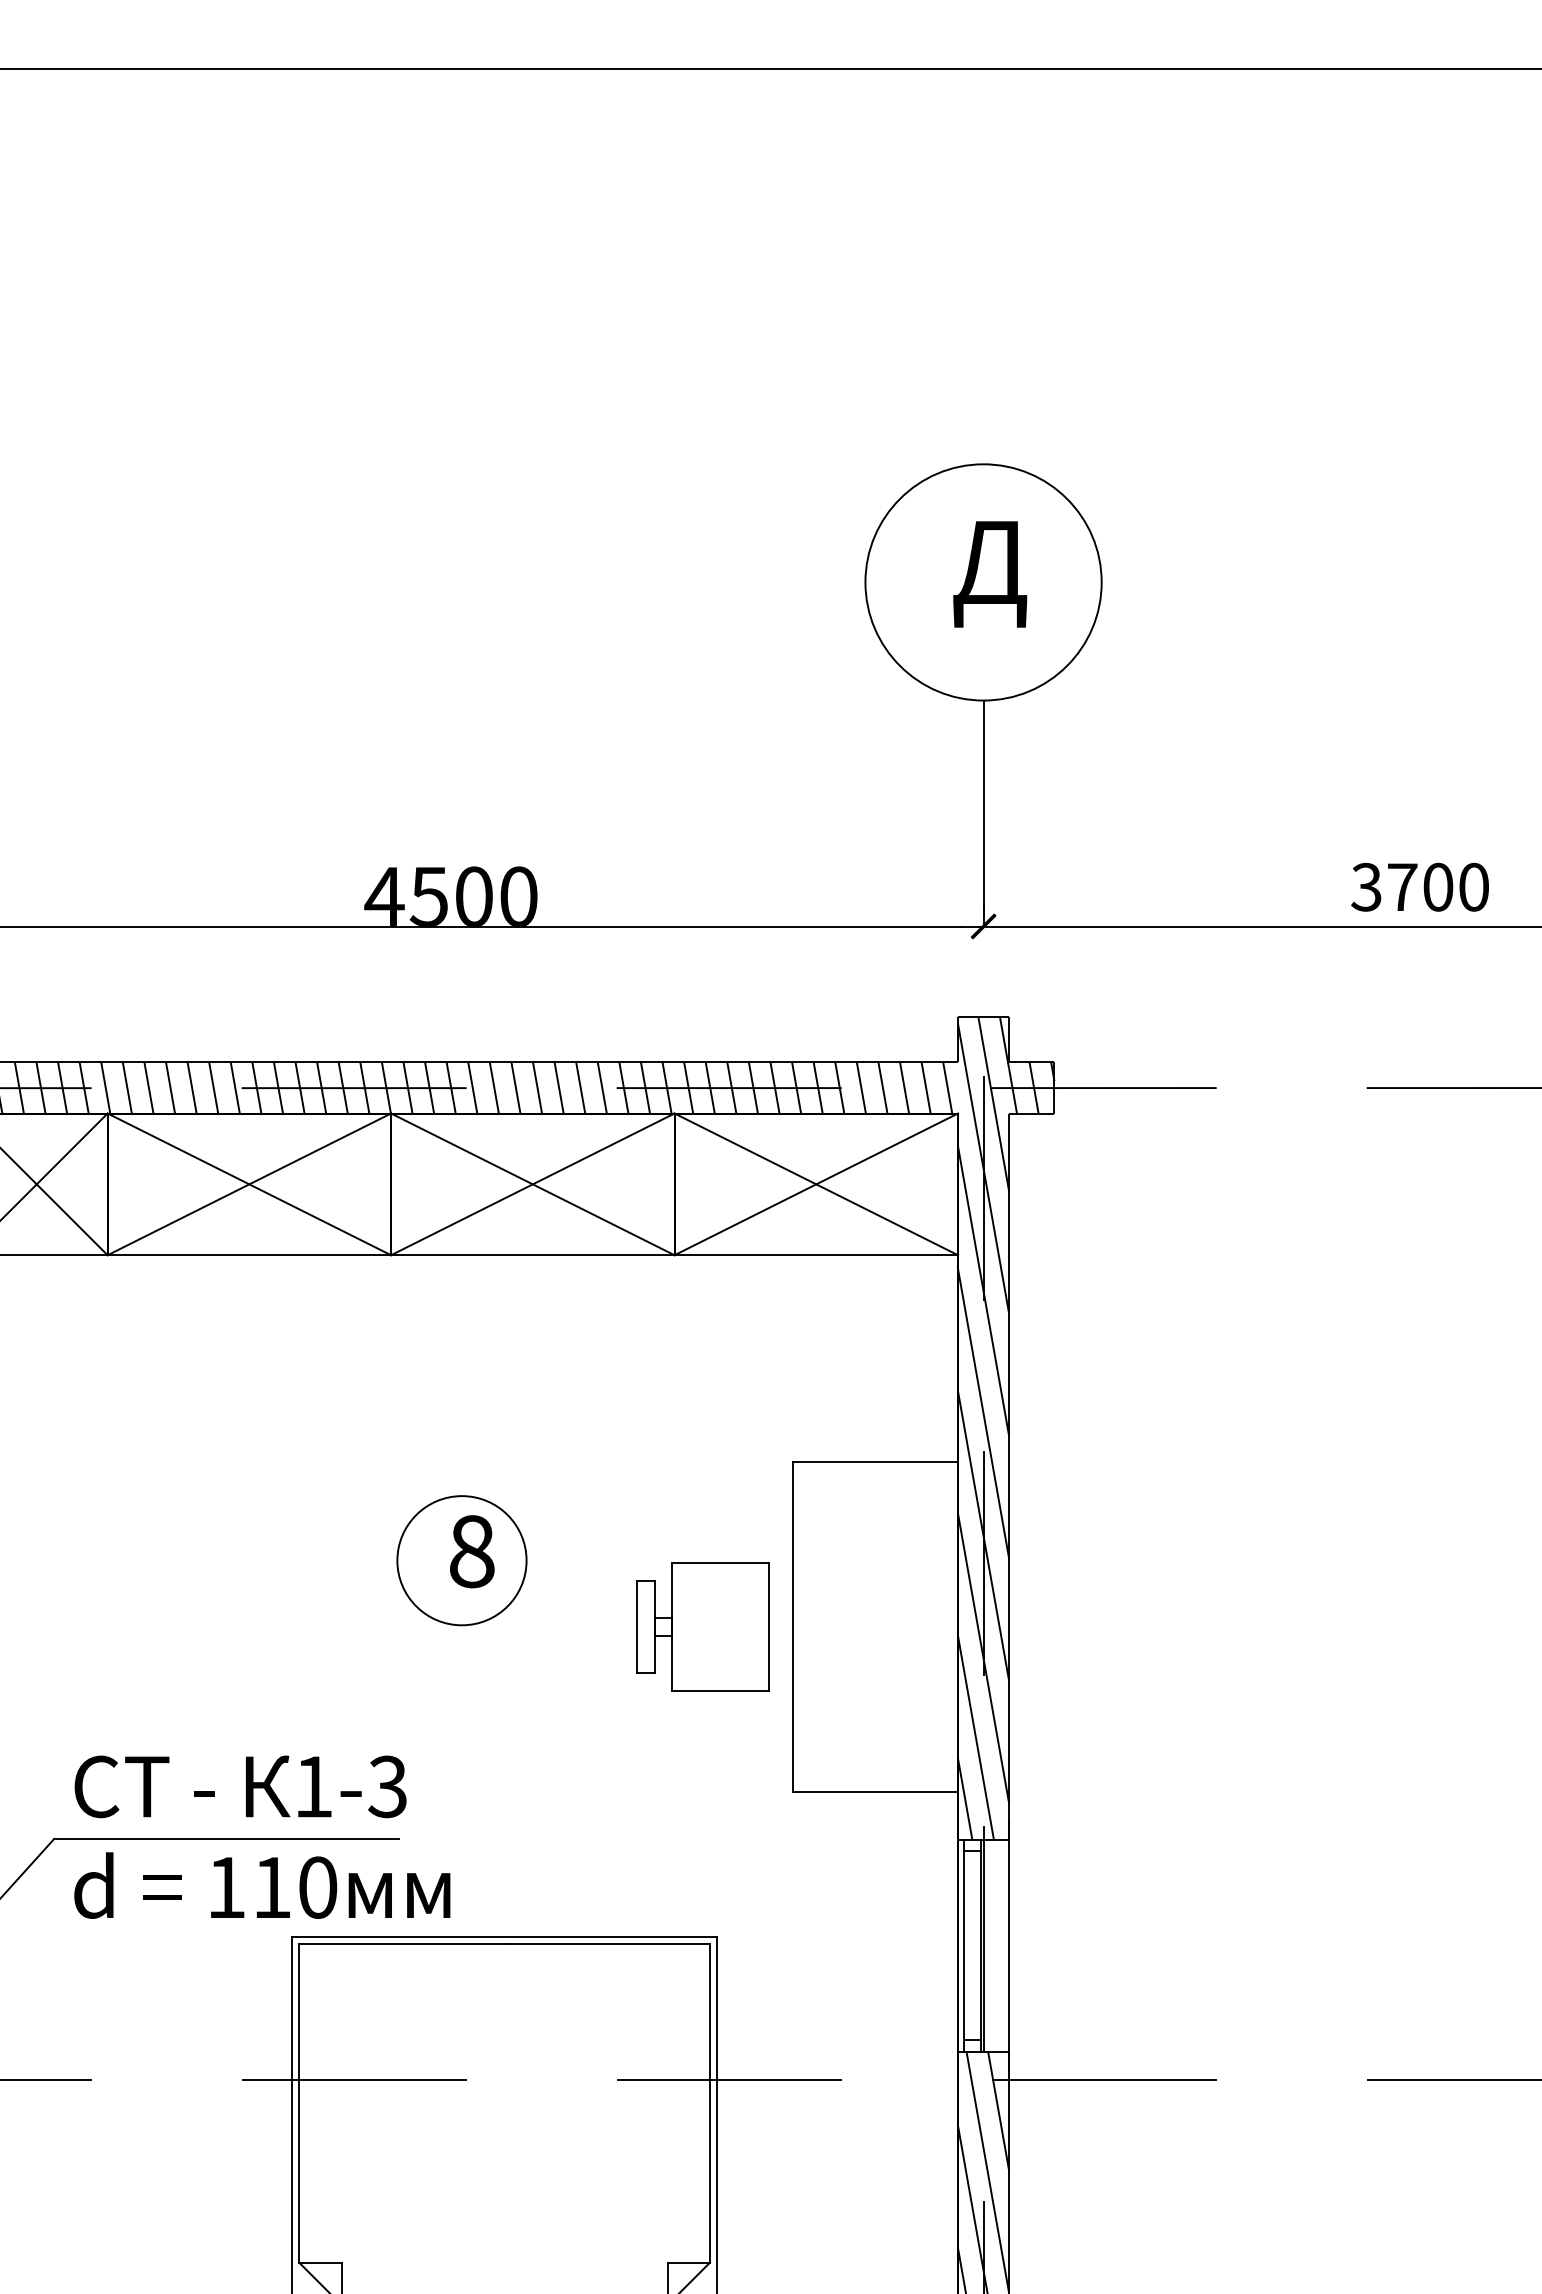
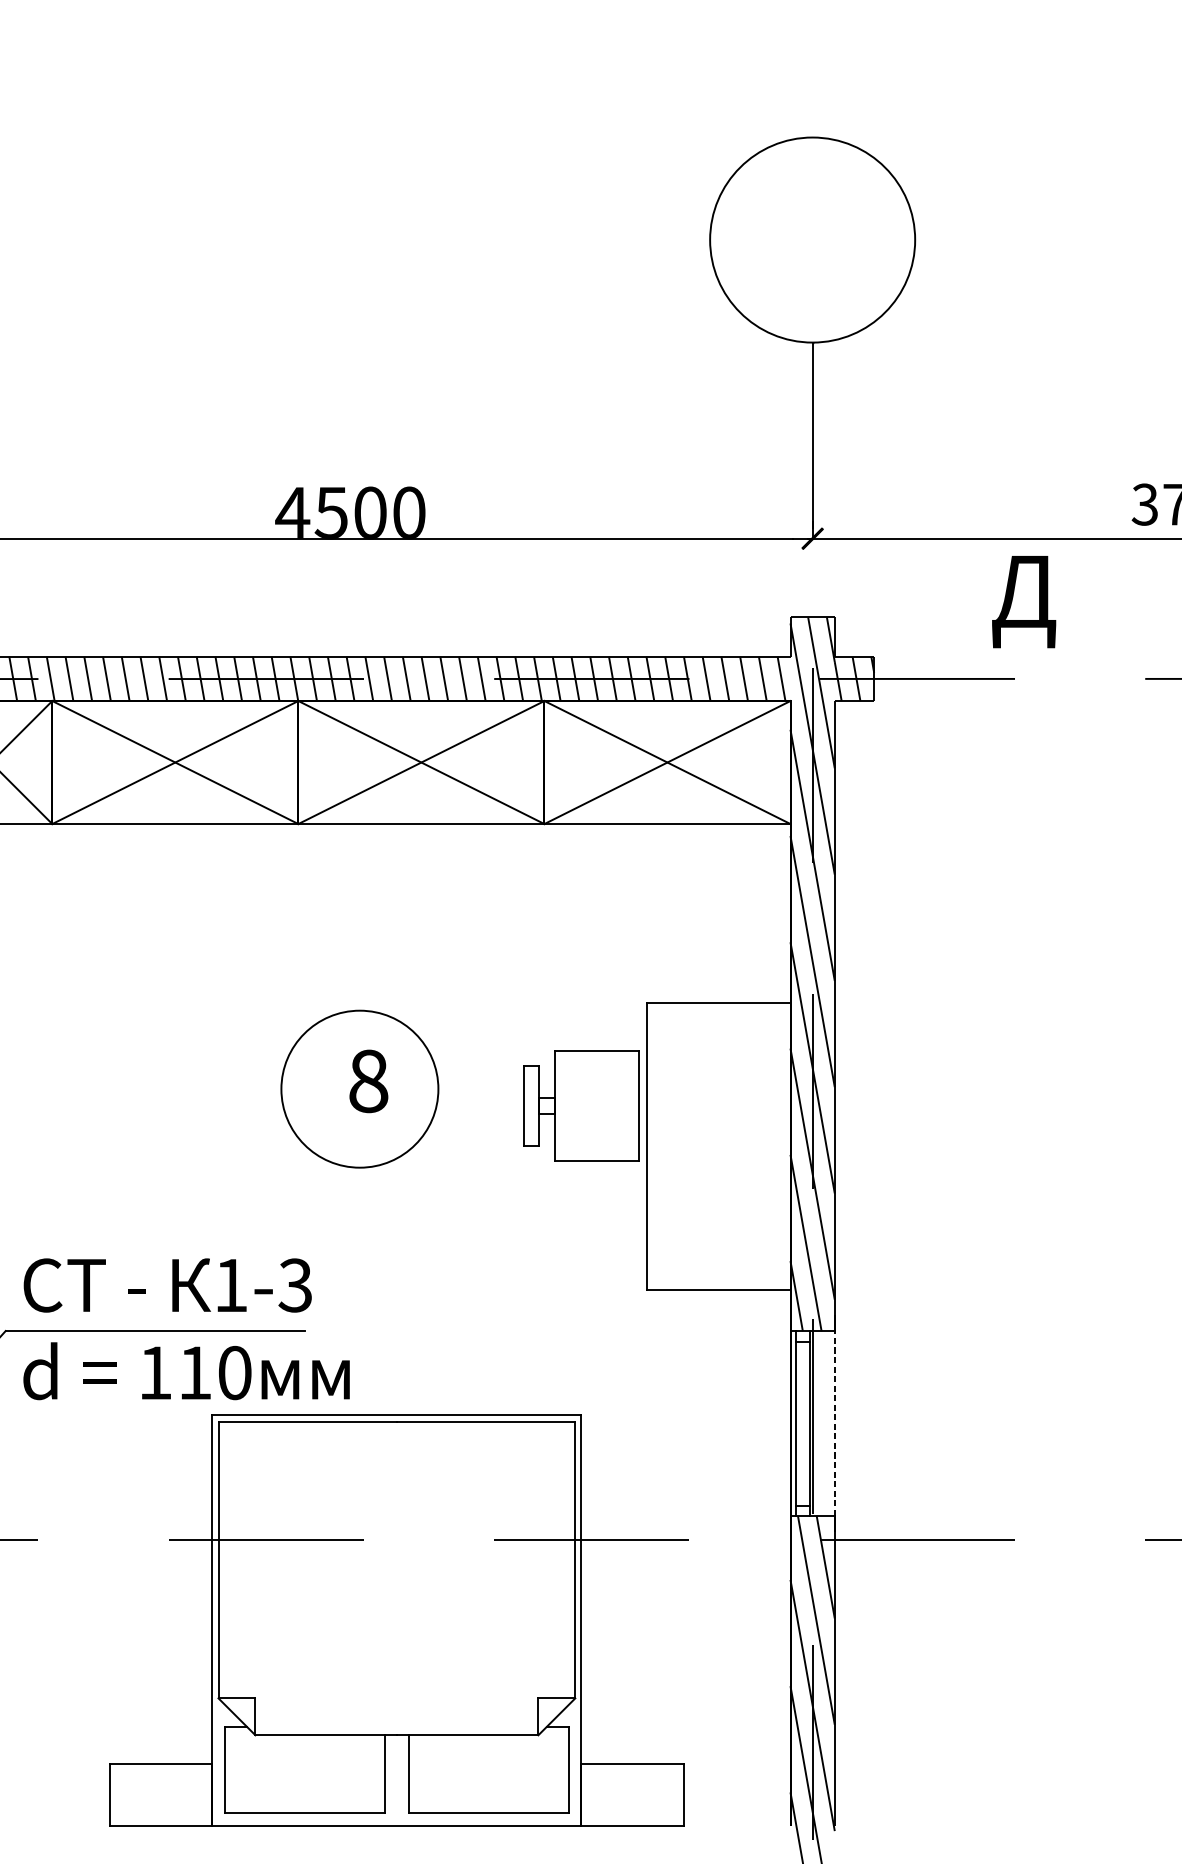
part: (990, 574) -> (1024, 602), moved
circle: (461, 1560) -> (359, 1089), size x1.4
part: (702, 1626) -> (580, 1105), moved
line: (1009, 1945) -> (835, 1423), solid -> dashed

